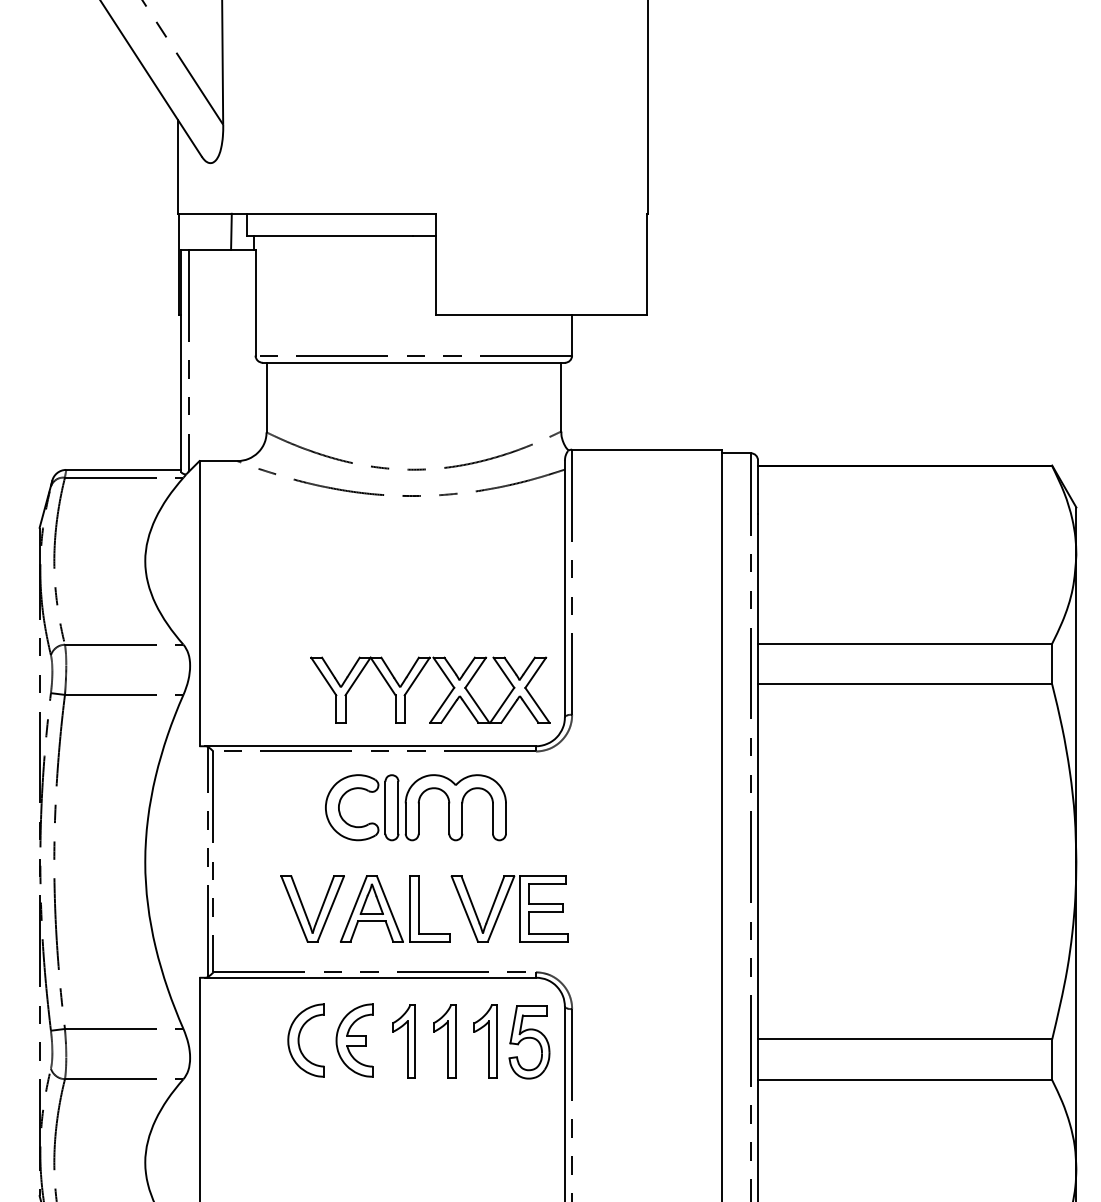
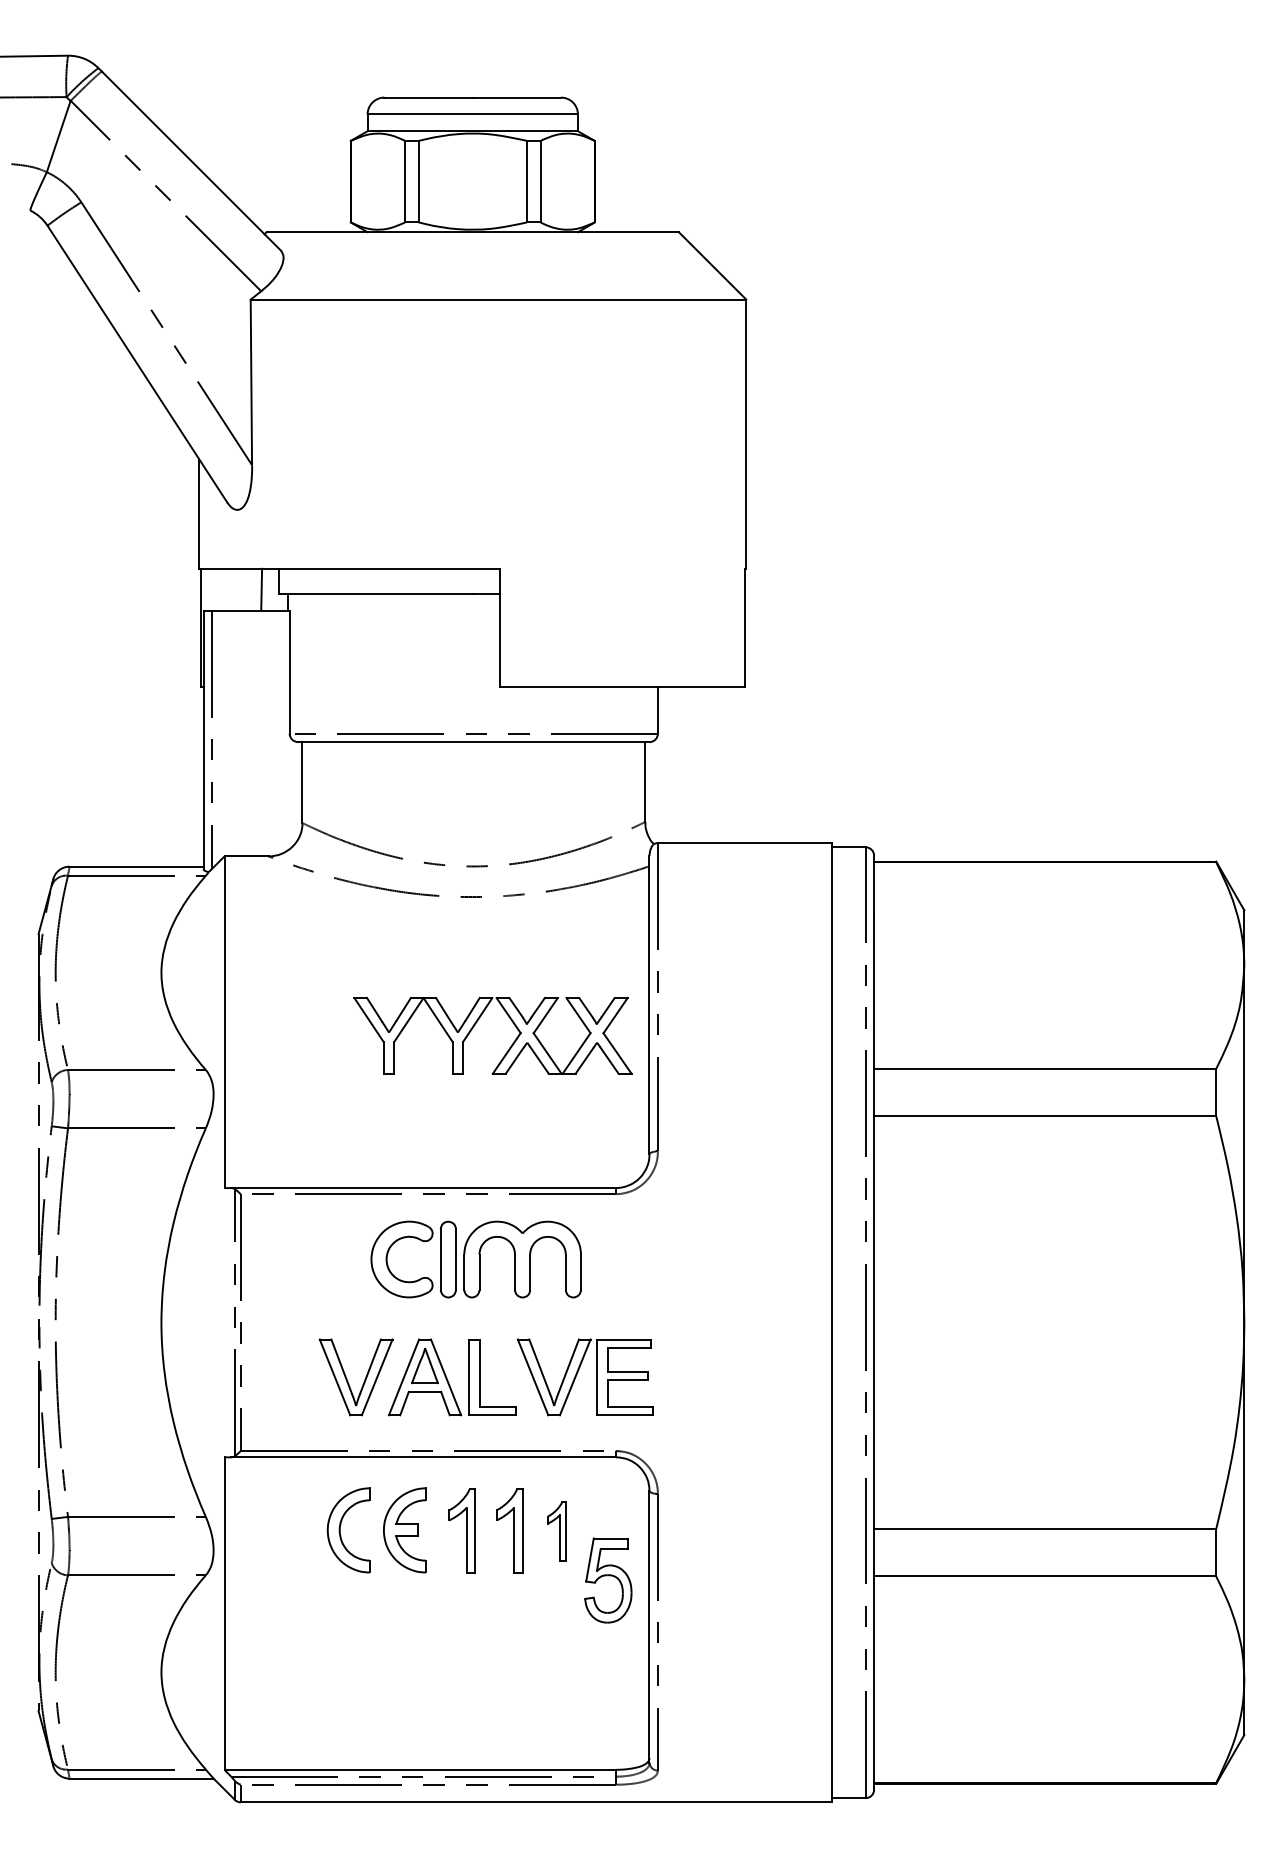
part: (415, 681) -> (475, 1025), moved
part: (484, 1040) -> (556, 1530), size x0.7
part: (529, 1042) -> (608, 1580), moved

